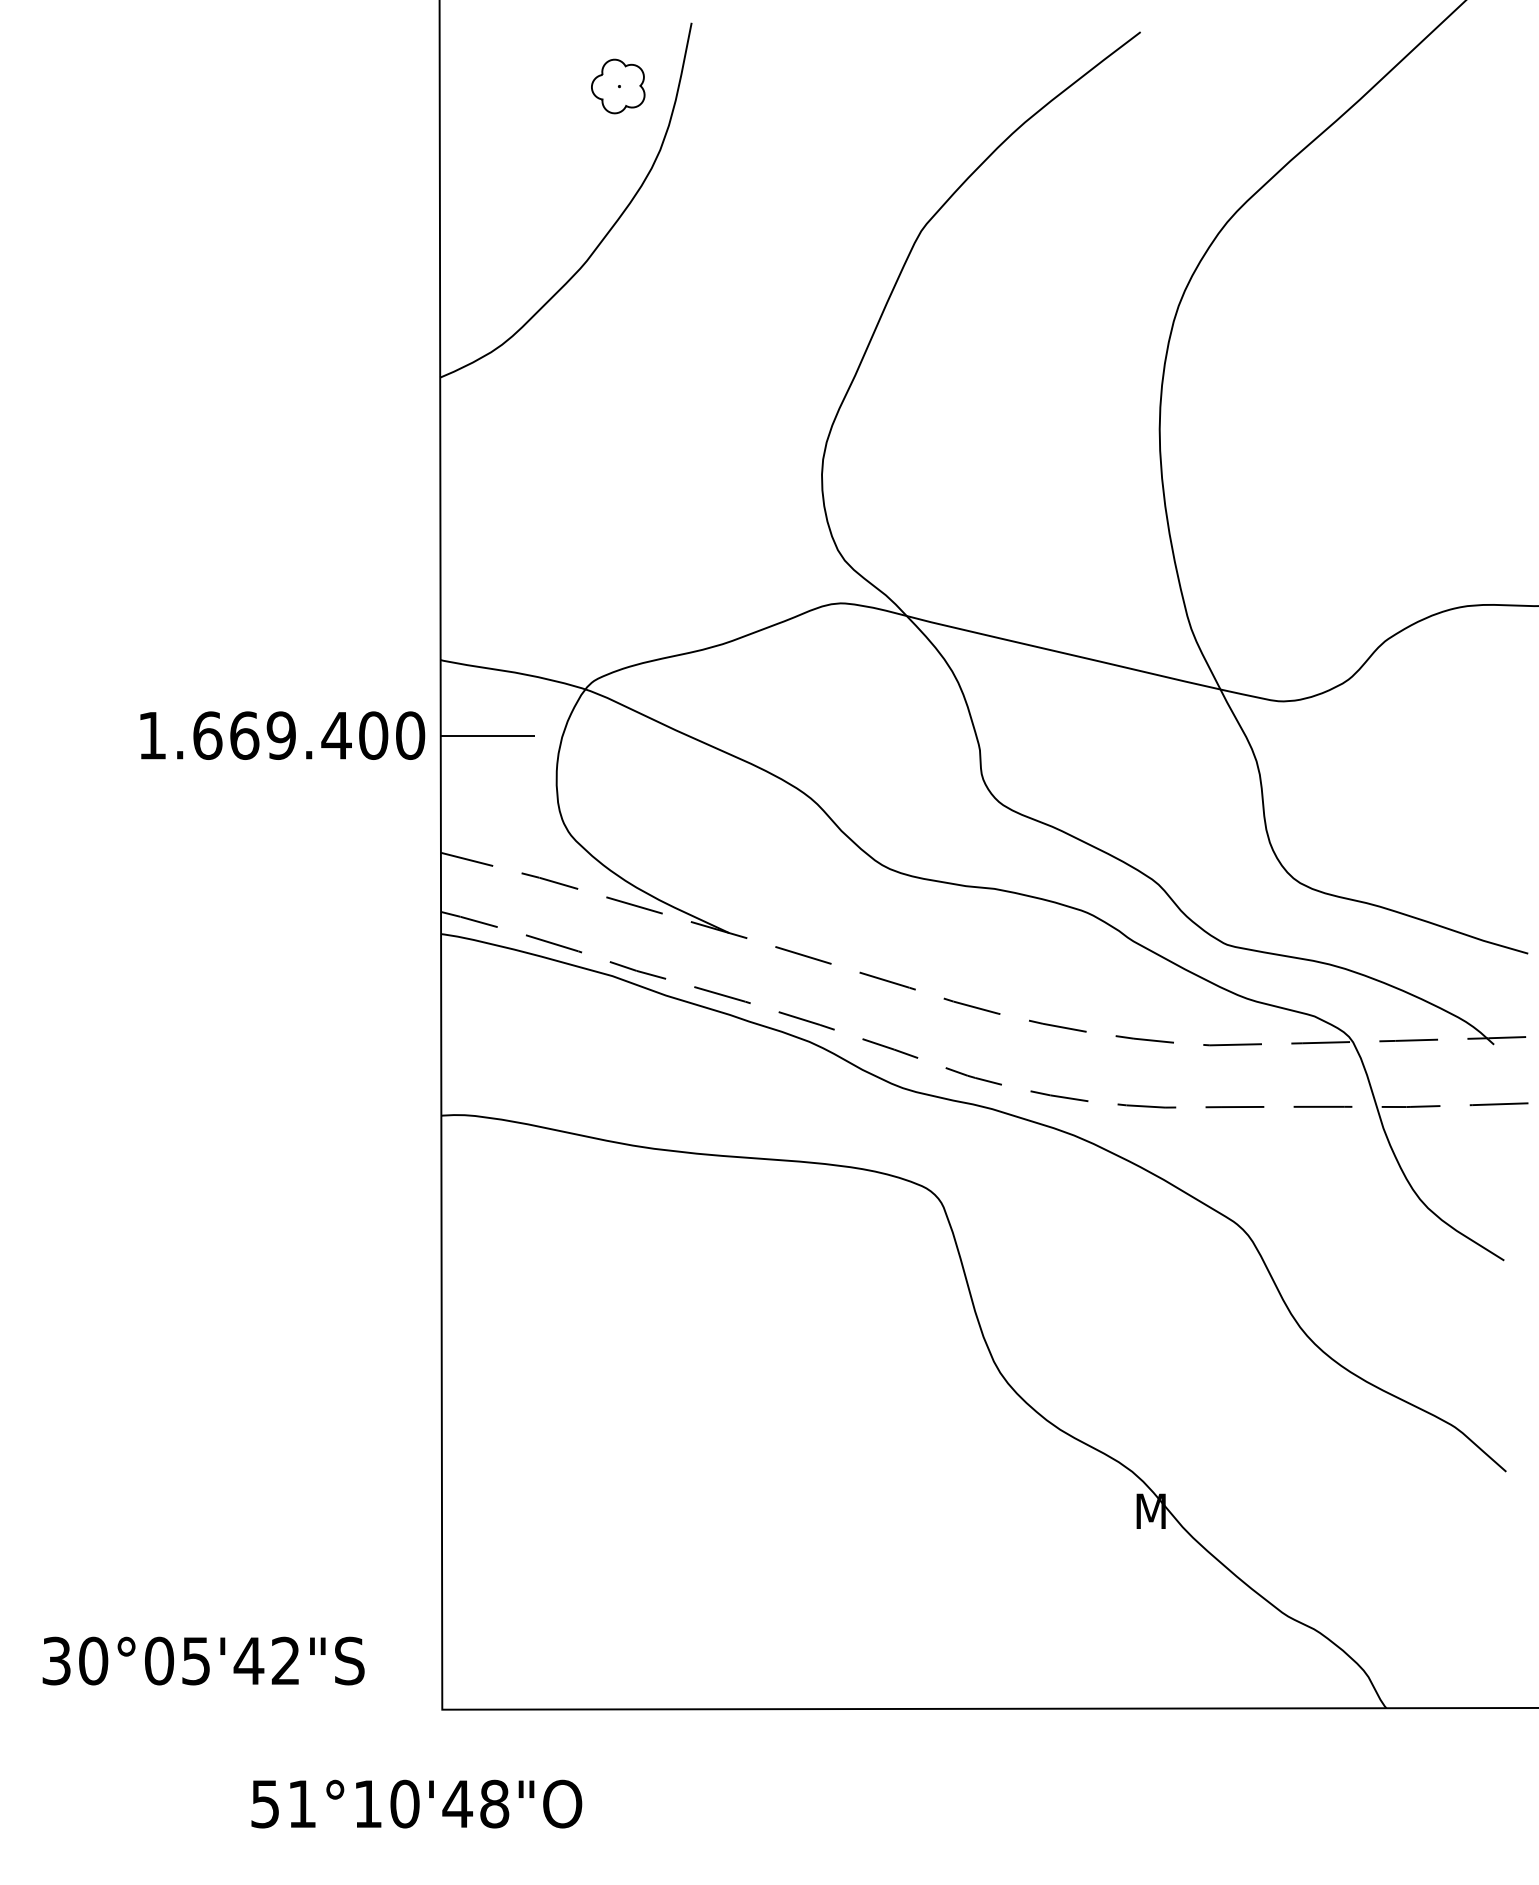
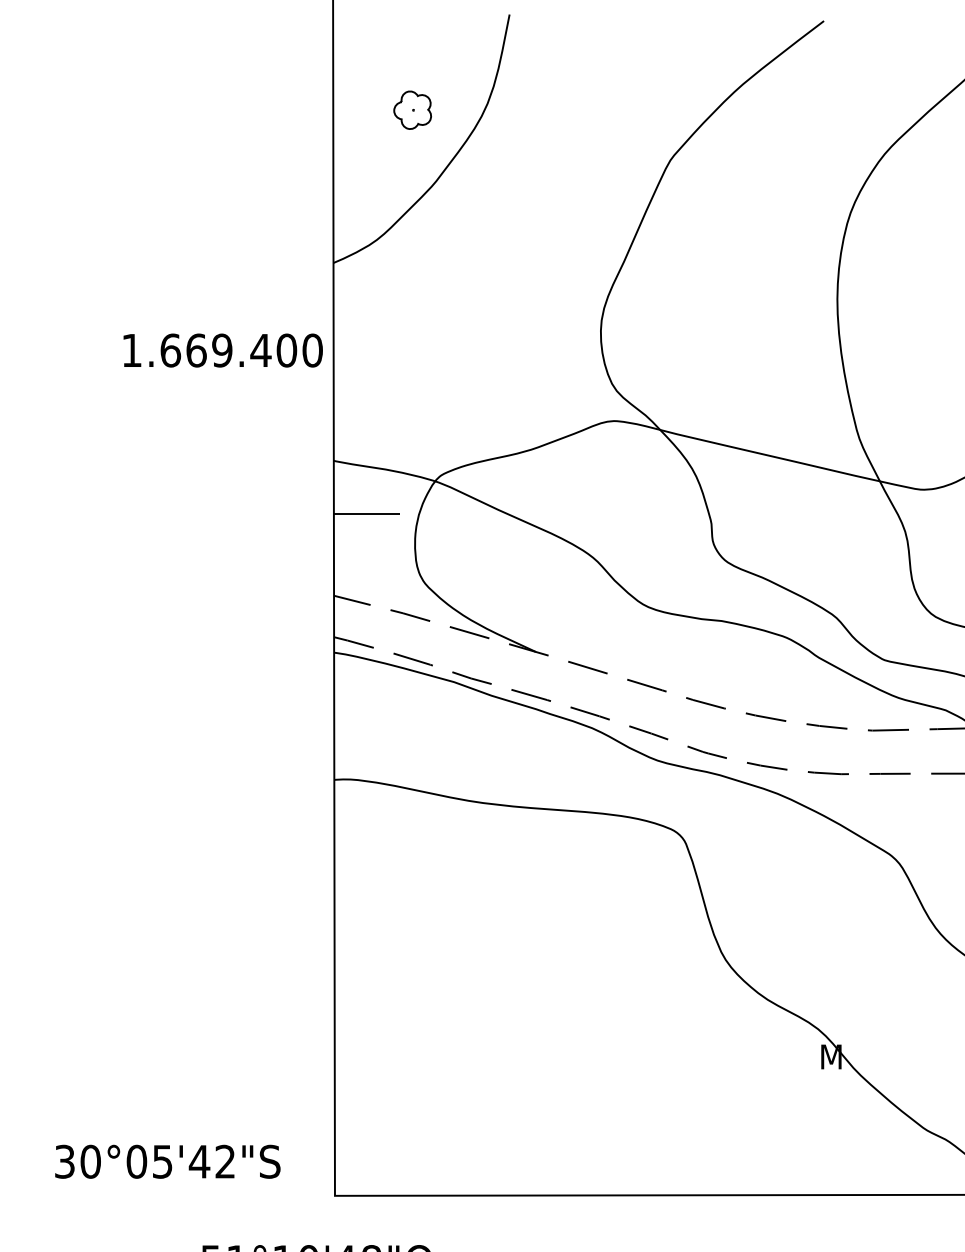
part: (618, 86) -> (412, 110), moved
text: (282, 735) -> (223, 350), moved

